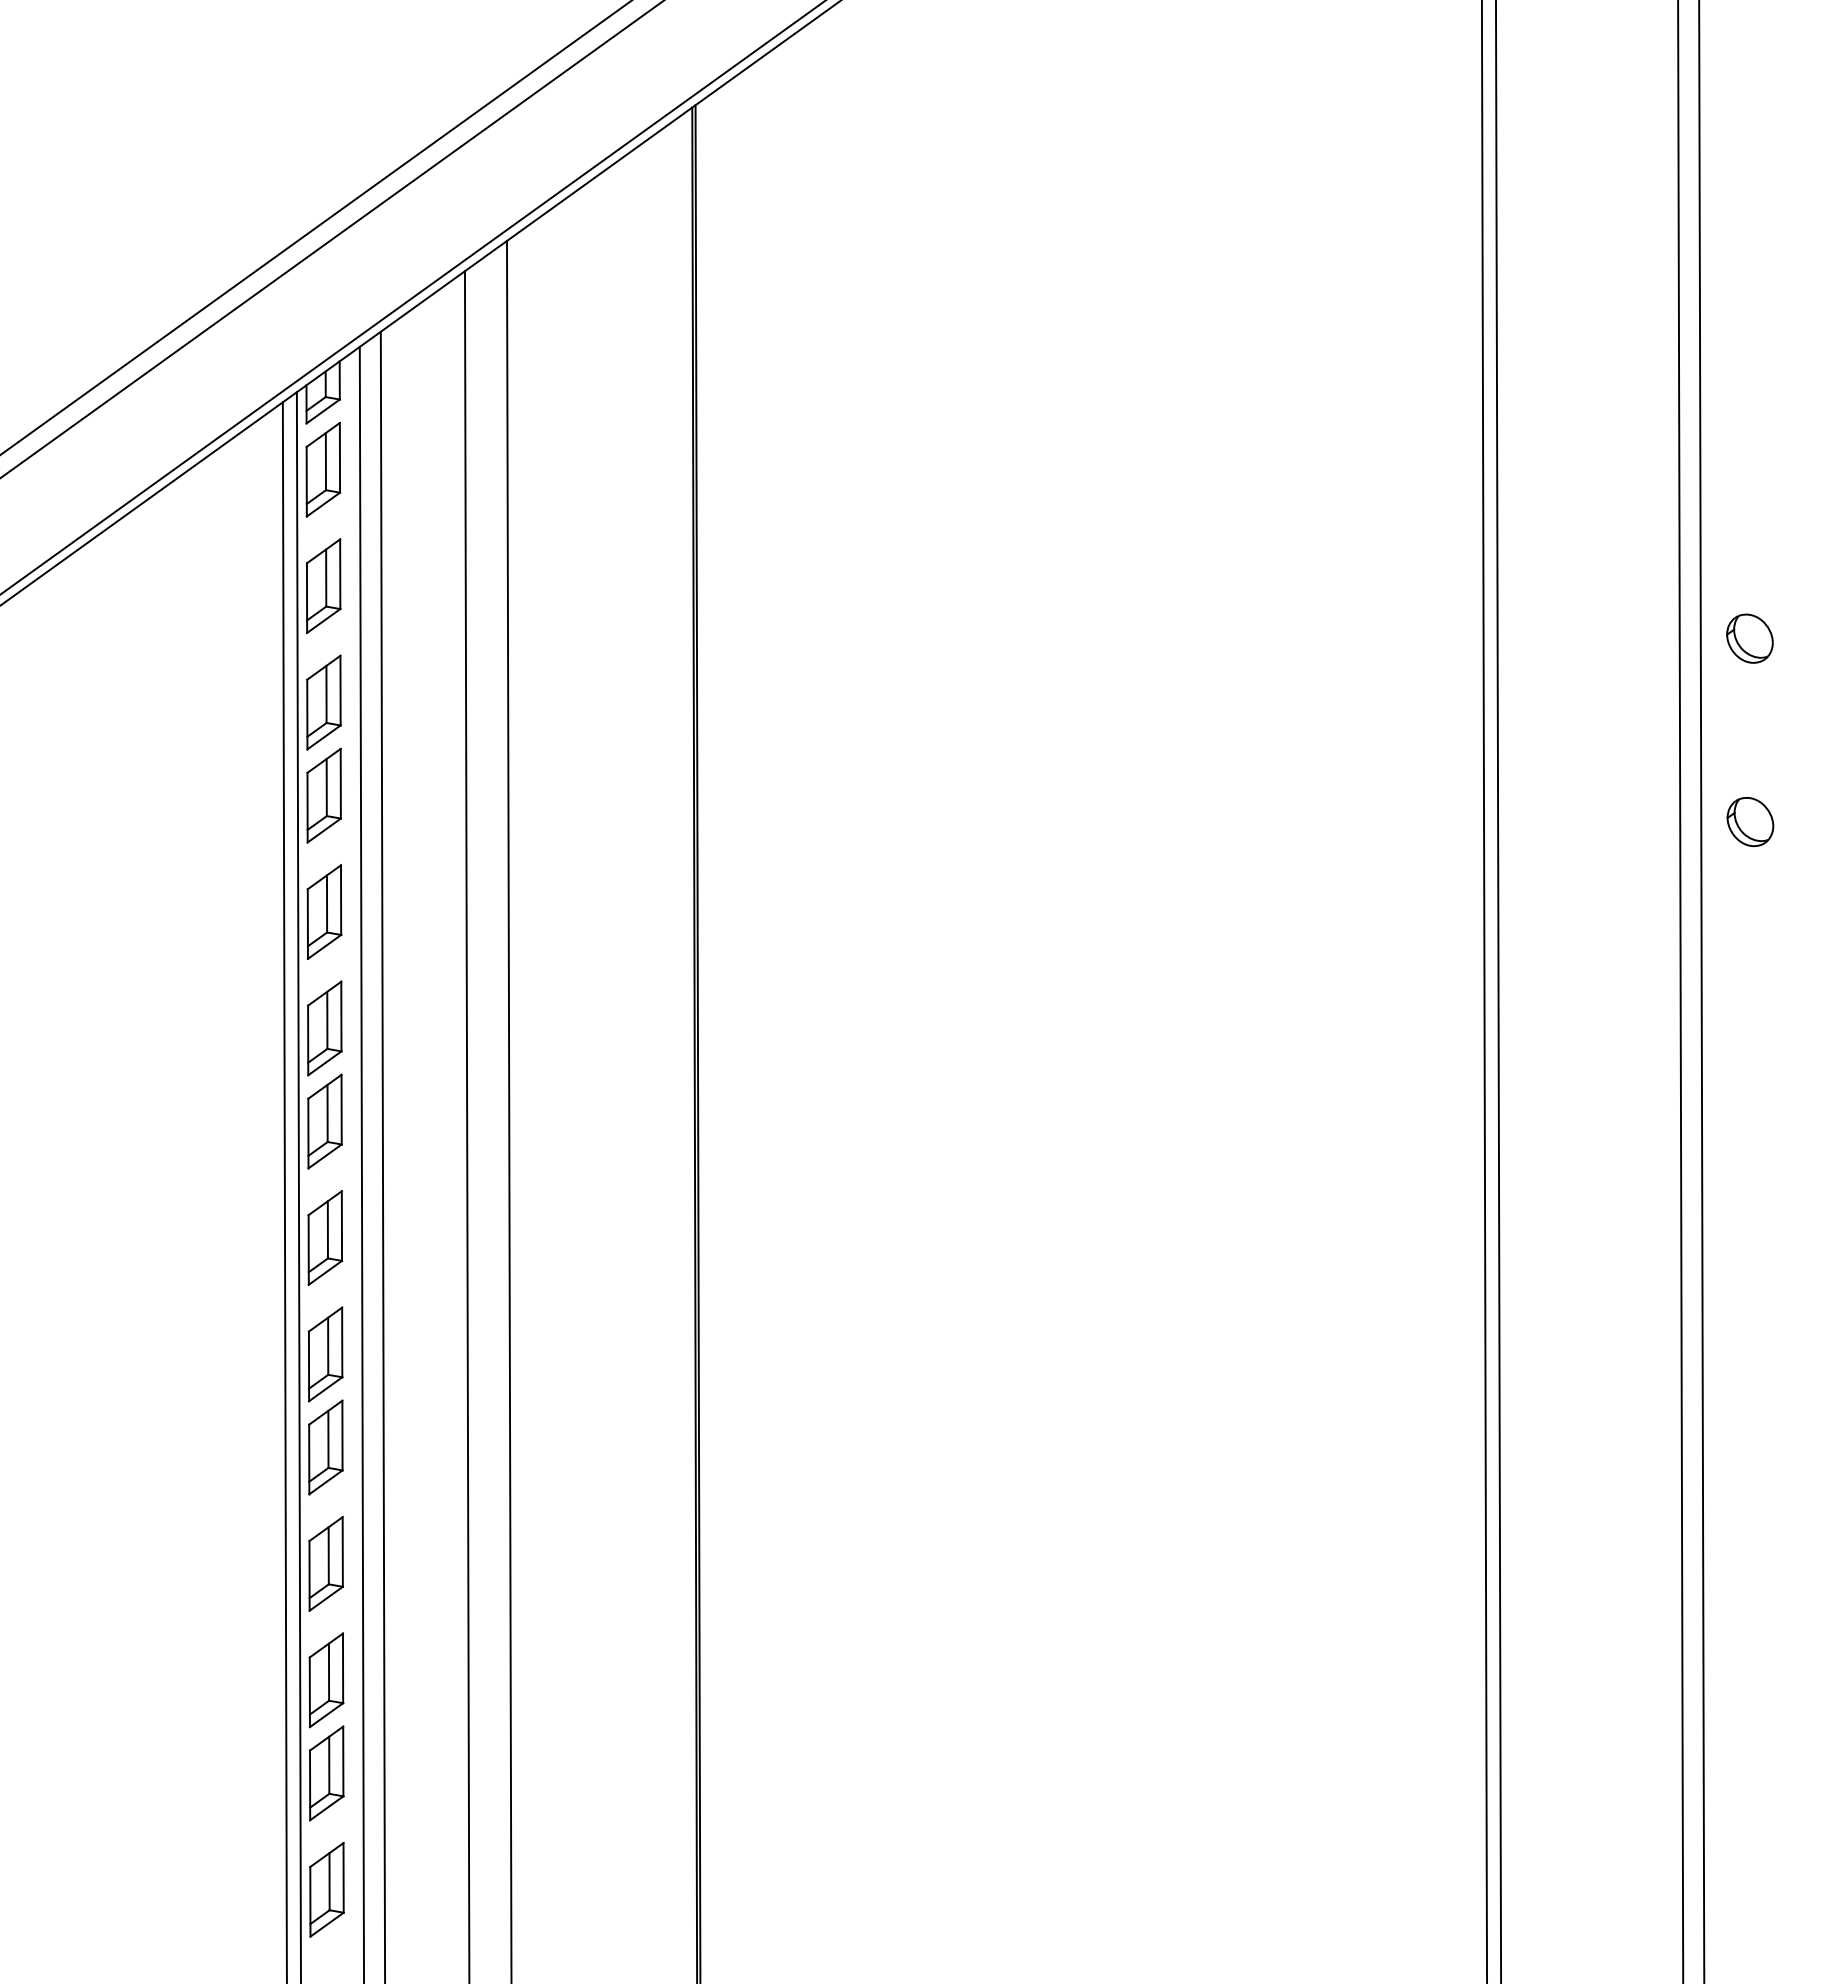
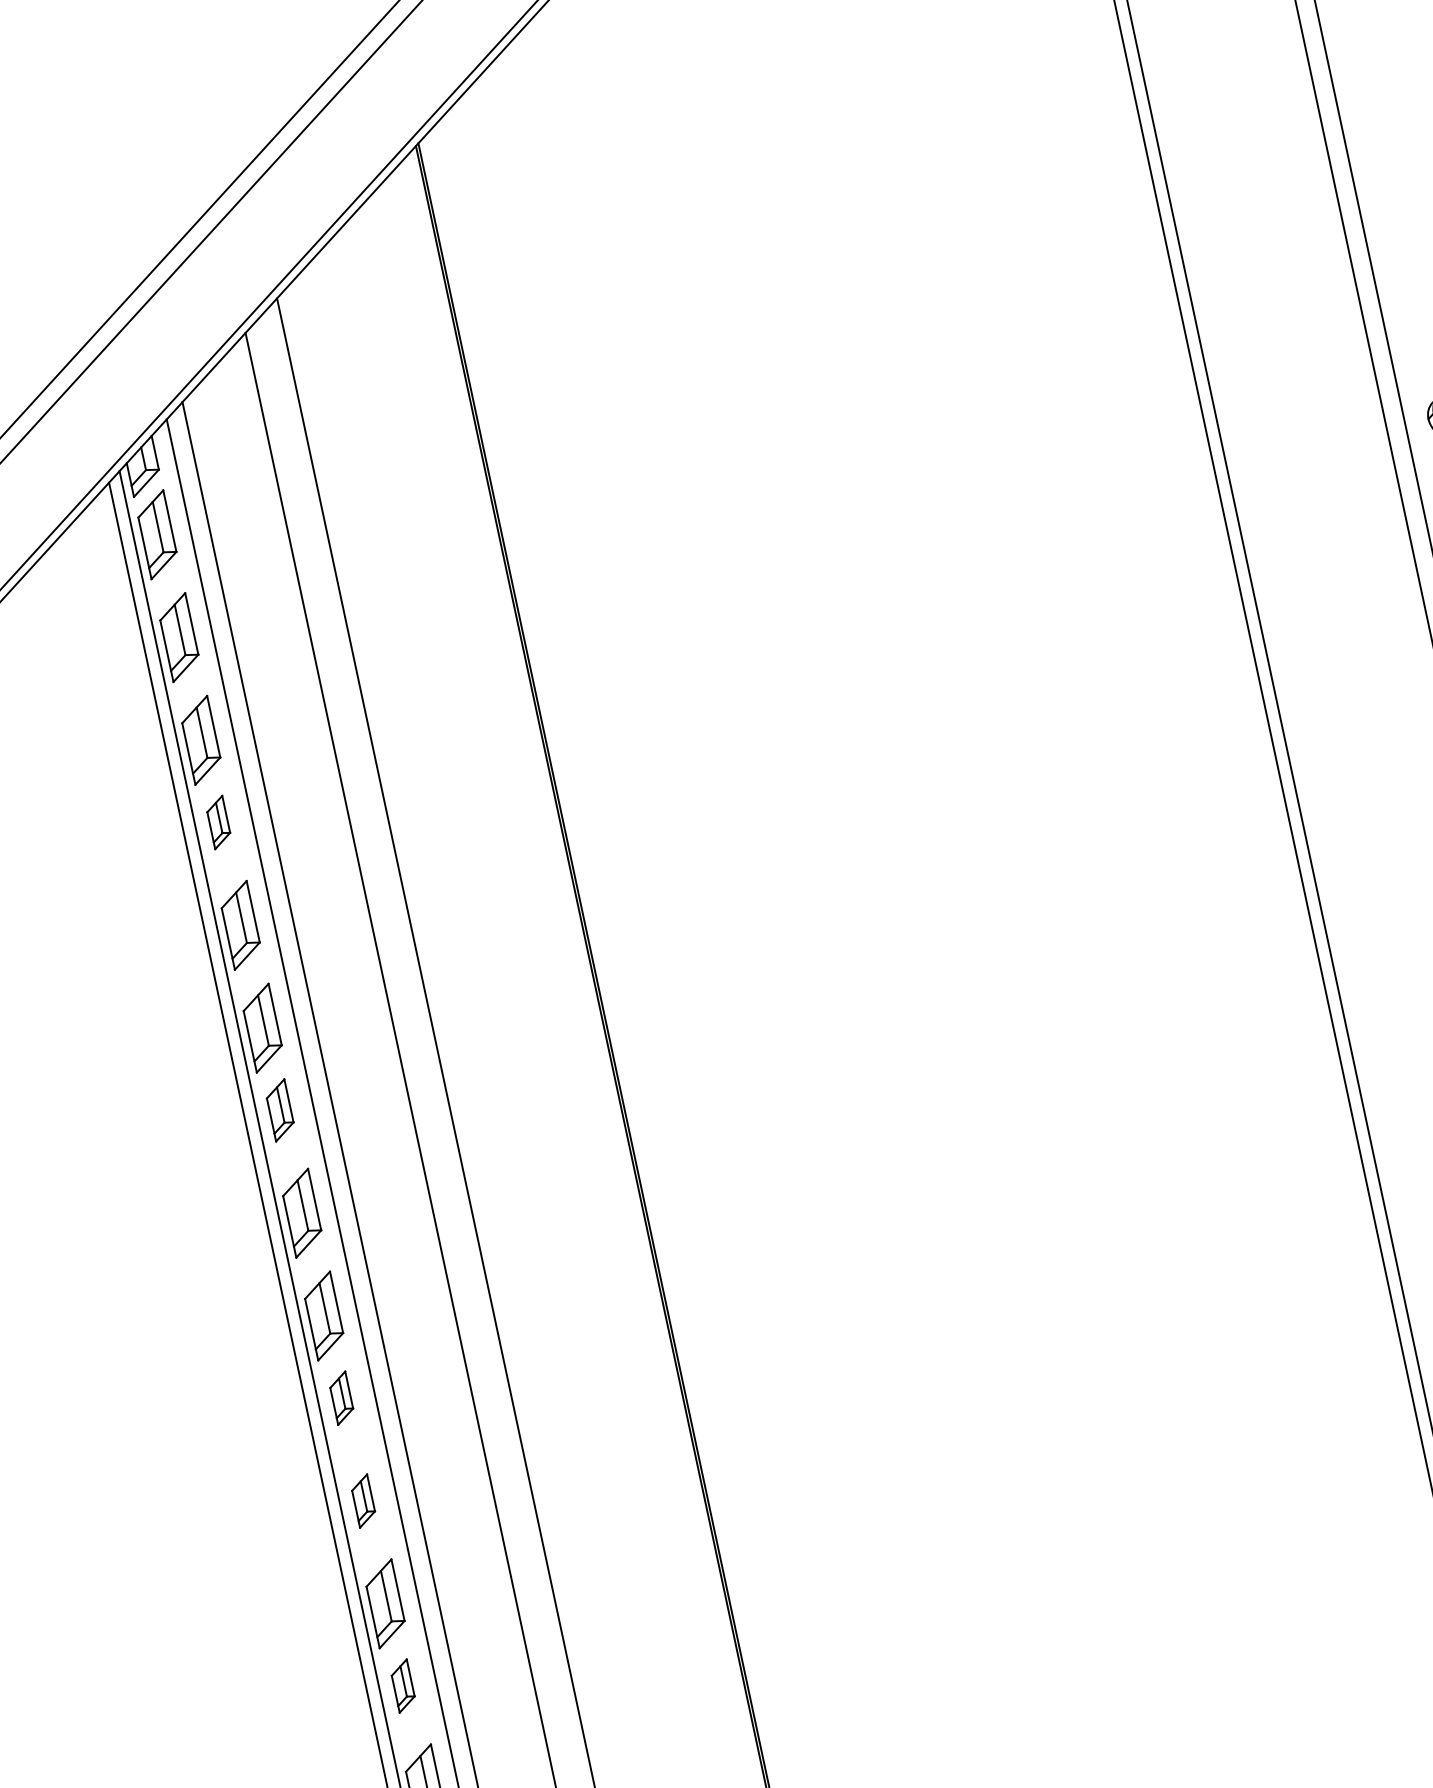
part: (323, 795) -> (218, 822), size x0.6
part: (324, 1121) -> (279, 1110), size x0.7
part: (325, 1447) -> (341, 1398), size x0.6
part: (325, 1563) -> (362, 1500), size x0.6
part: (326, 1773) -> (402, 1686), size x0.6

